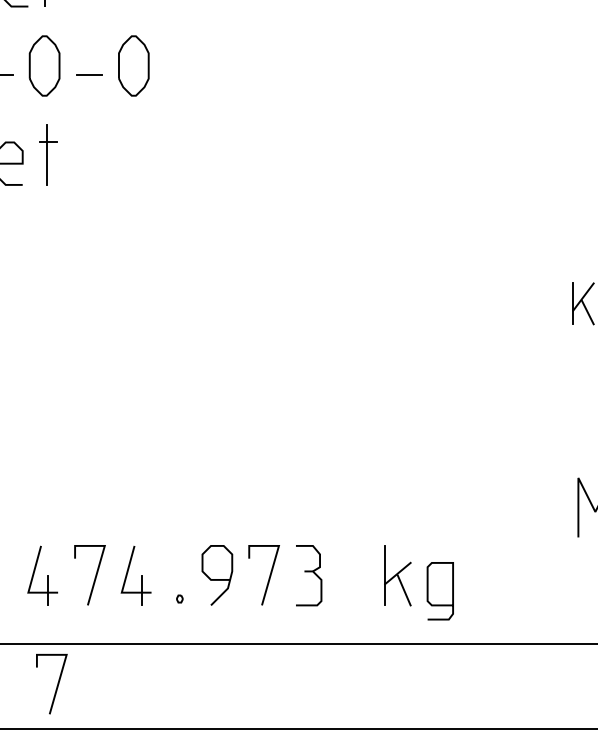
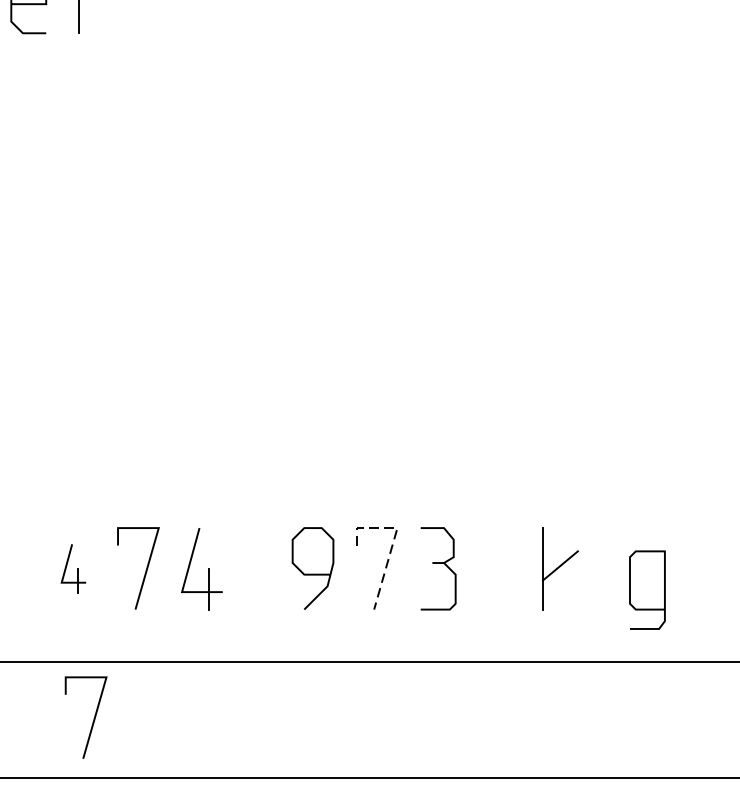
line: (276, 554) -> (394, 539), solid -> dashed
part: (42, 575) -> (73, 568), size x0.6
line: (403, 590) -> (568, 589), removed
curve: (428, 591) -> (631, 590), moved
part: (179, 598) -> (261, 600), removed

